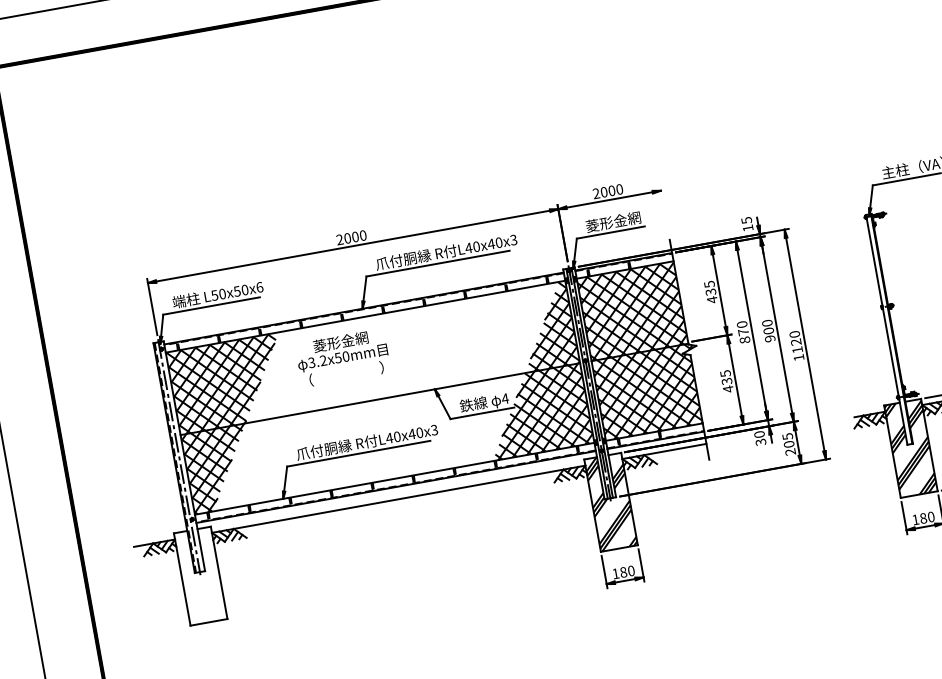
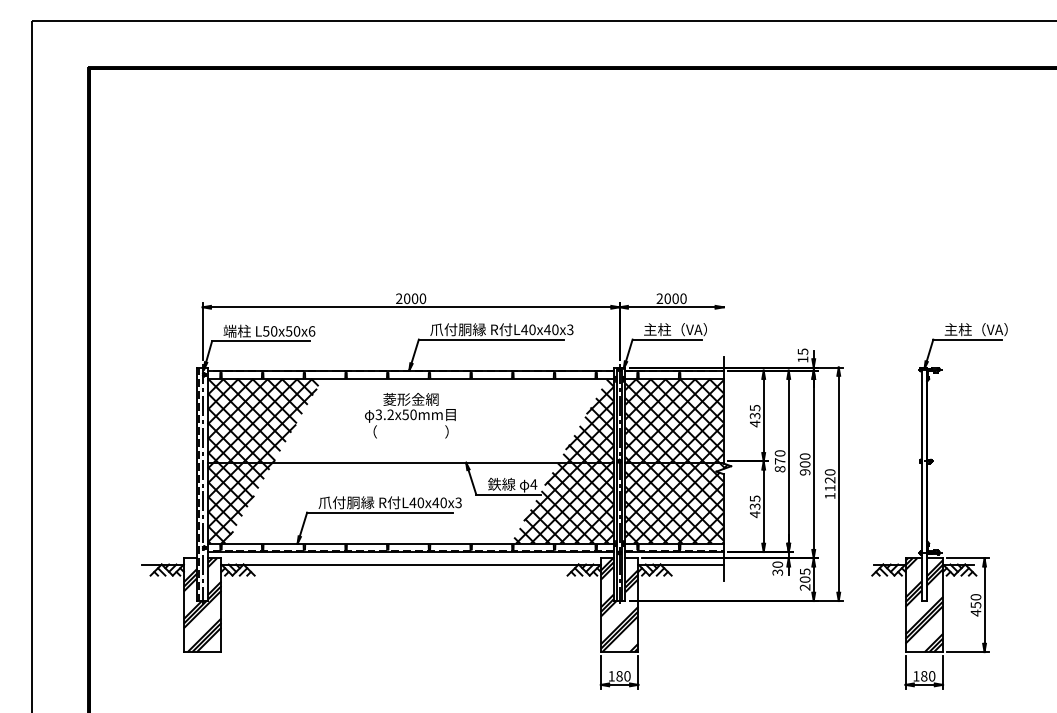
text: (617, 221) -> (675, 329), 菱形金網 -> 主柱（VA）
text: (343, 357) -> (410, 415), moved
hatch: (200, 576) -> (202, 605), added

